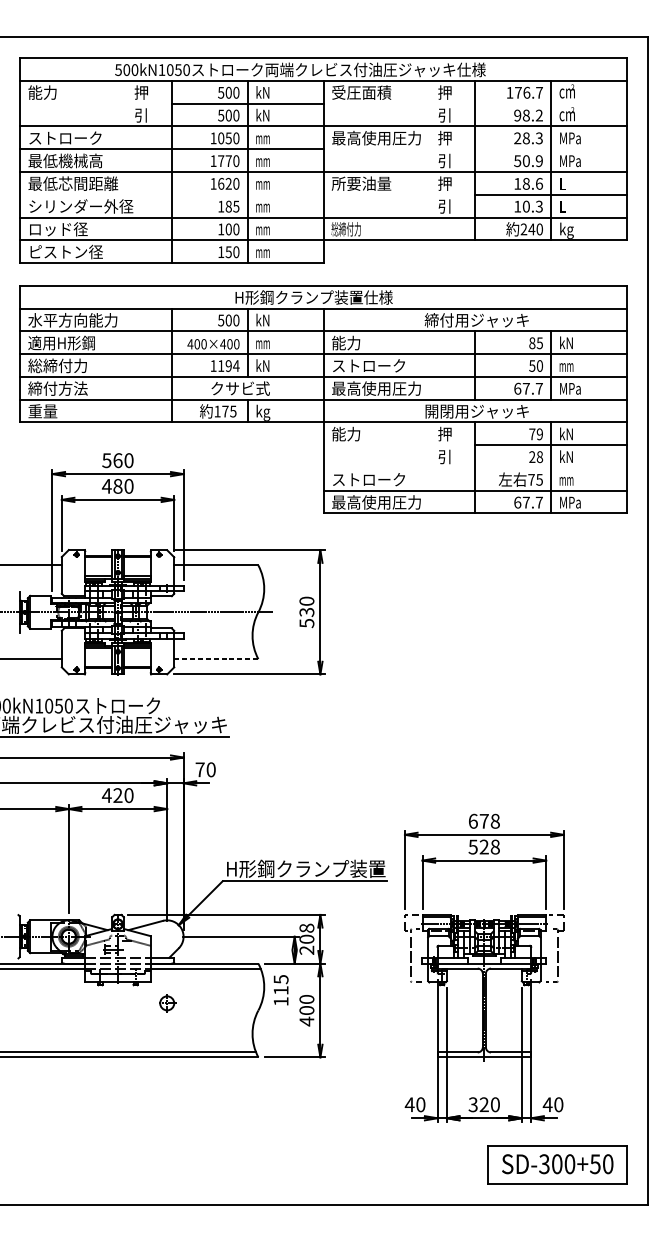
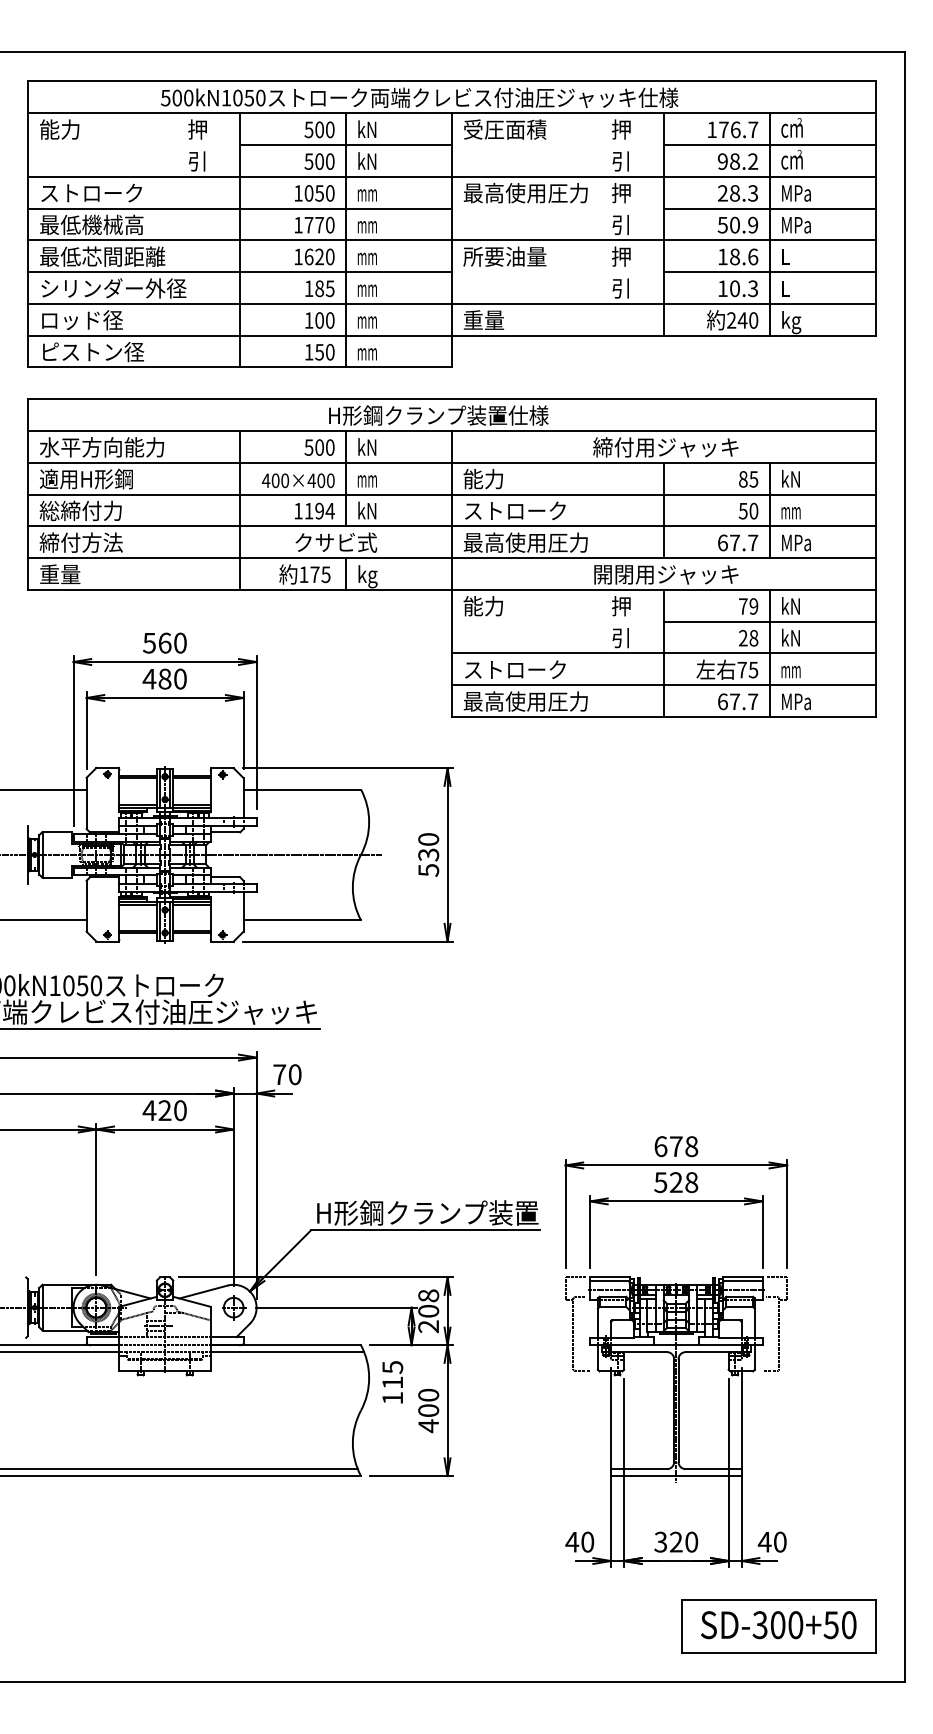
line: (551, 103) -> (769, 144), added
line: (551, 149) -> (769, 208), added
line: (172, 195) -> (240, 272), added
text: (346, 229) -> (483, 320), 総締付力 -> 重量
line: (475, 468) -> (663, 653), added
line: (216, 659) -> (302, 920), dashed -> solid
part: (167, 1003) -> (234, 1307), moved

